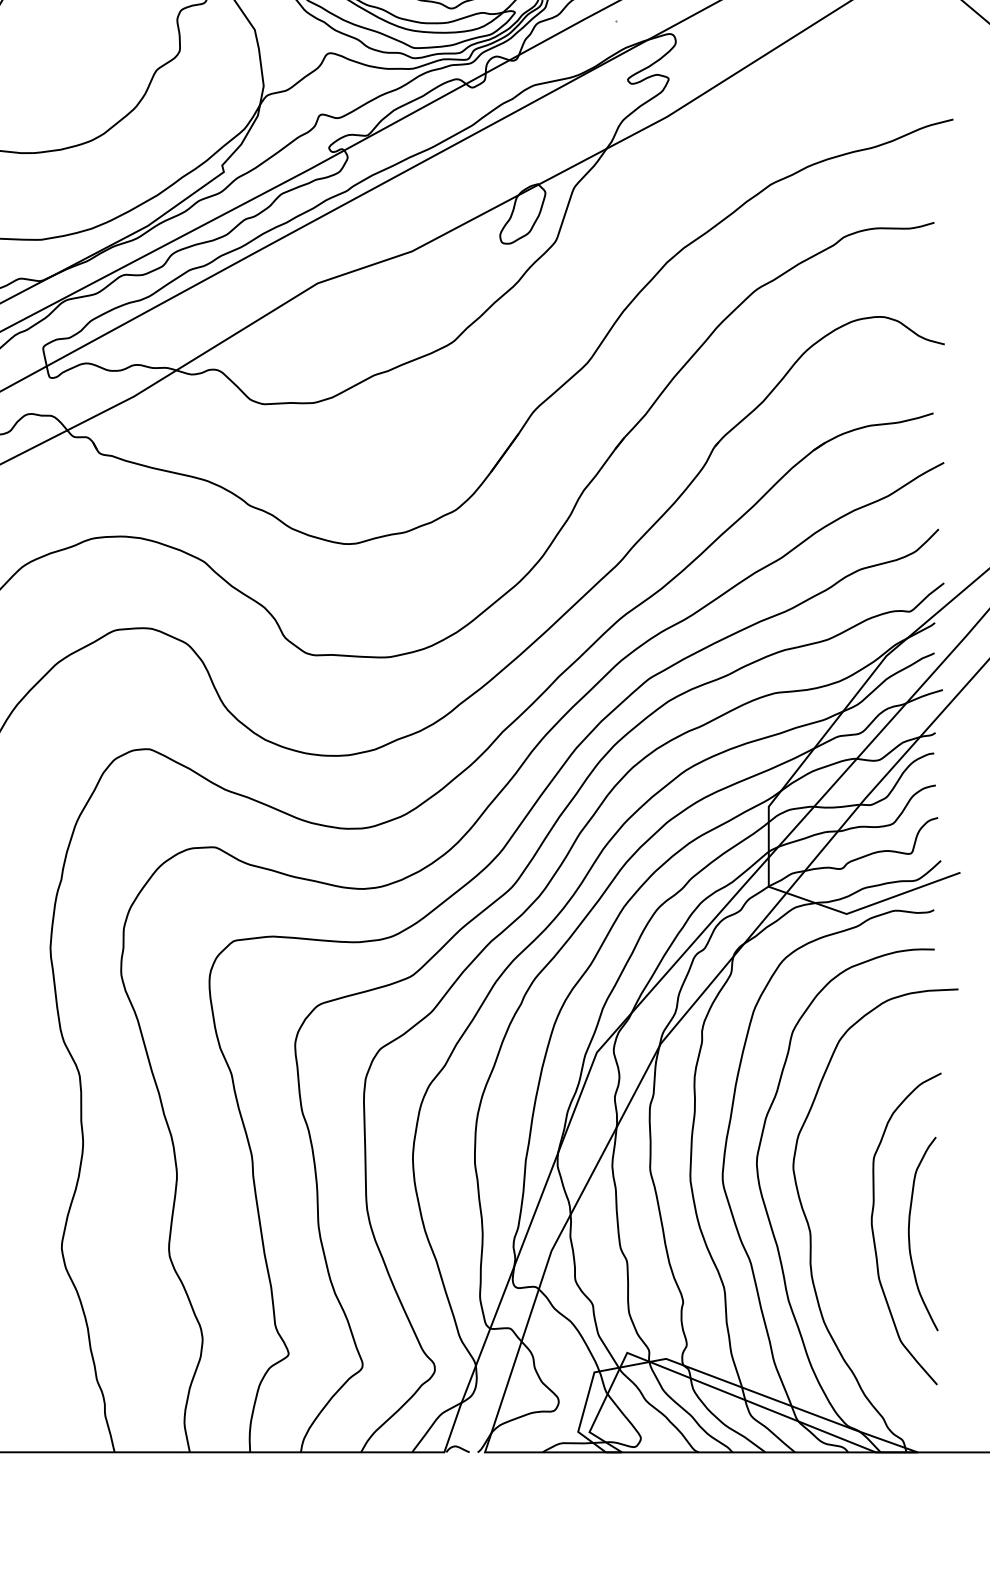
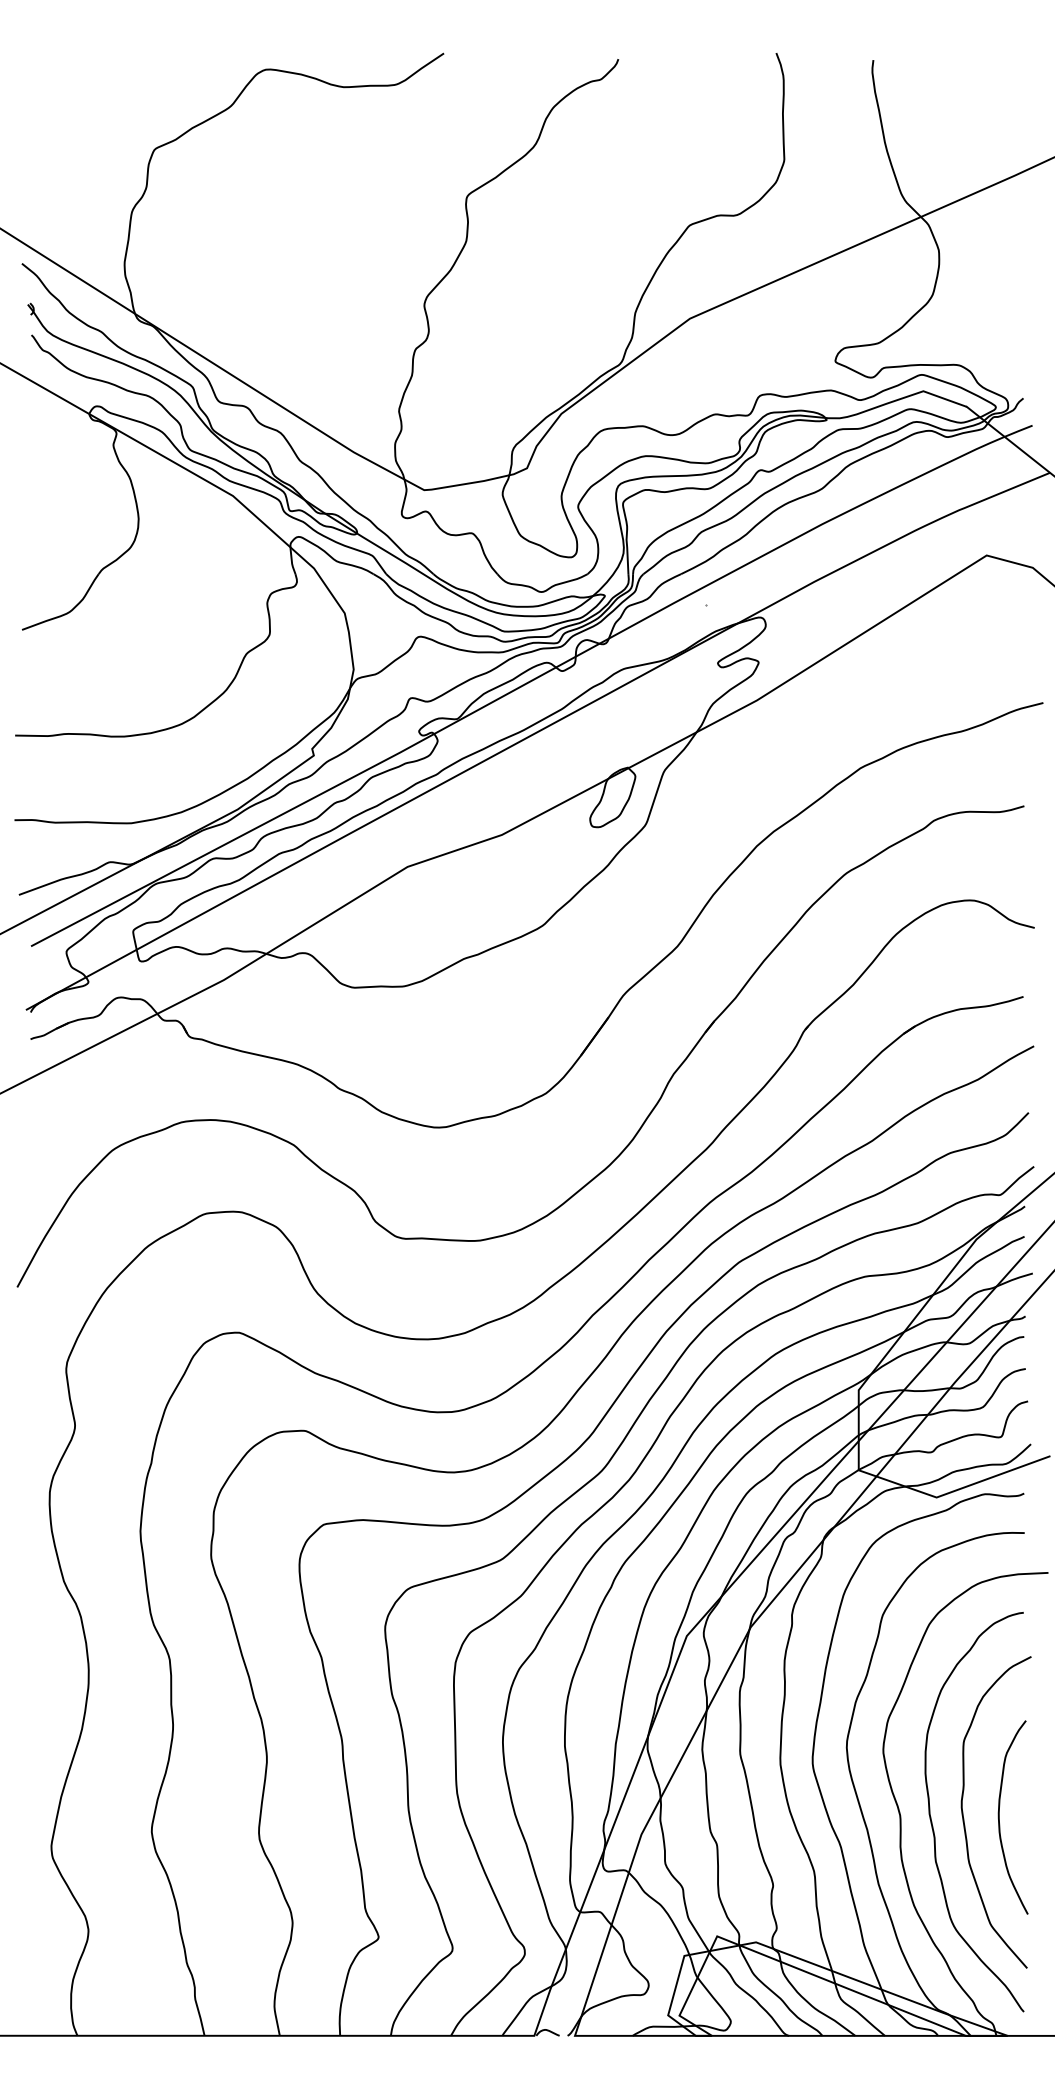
curve: (842, 1238) -> (932, 1821), added

